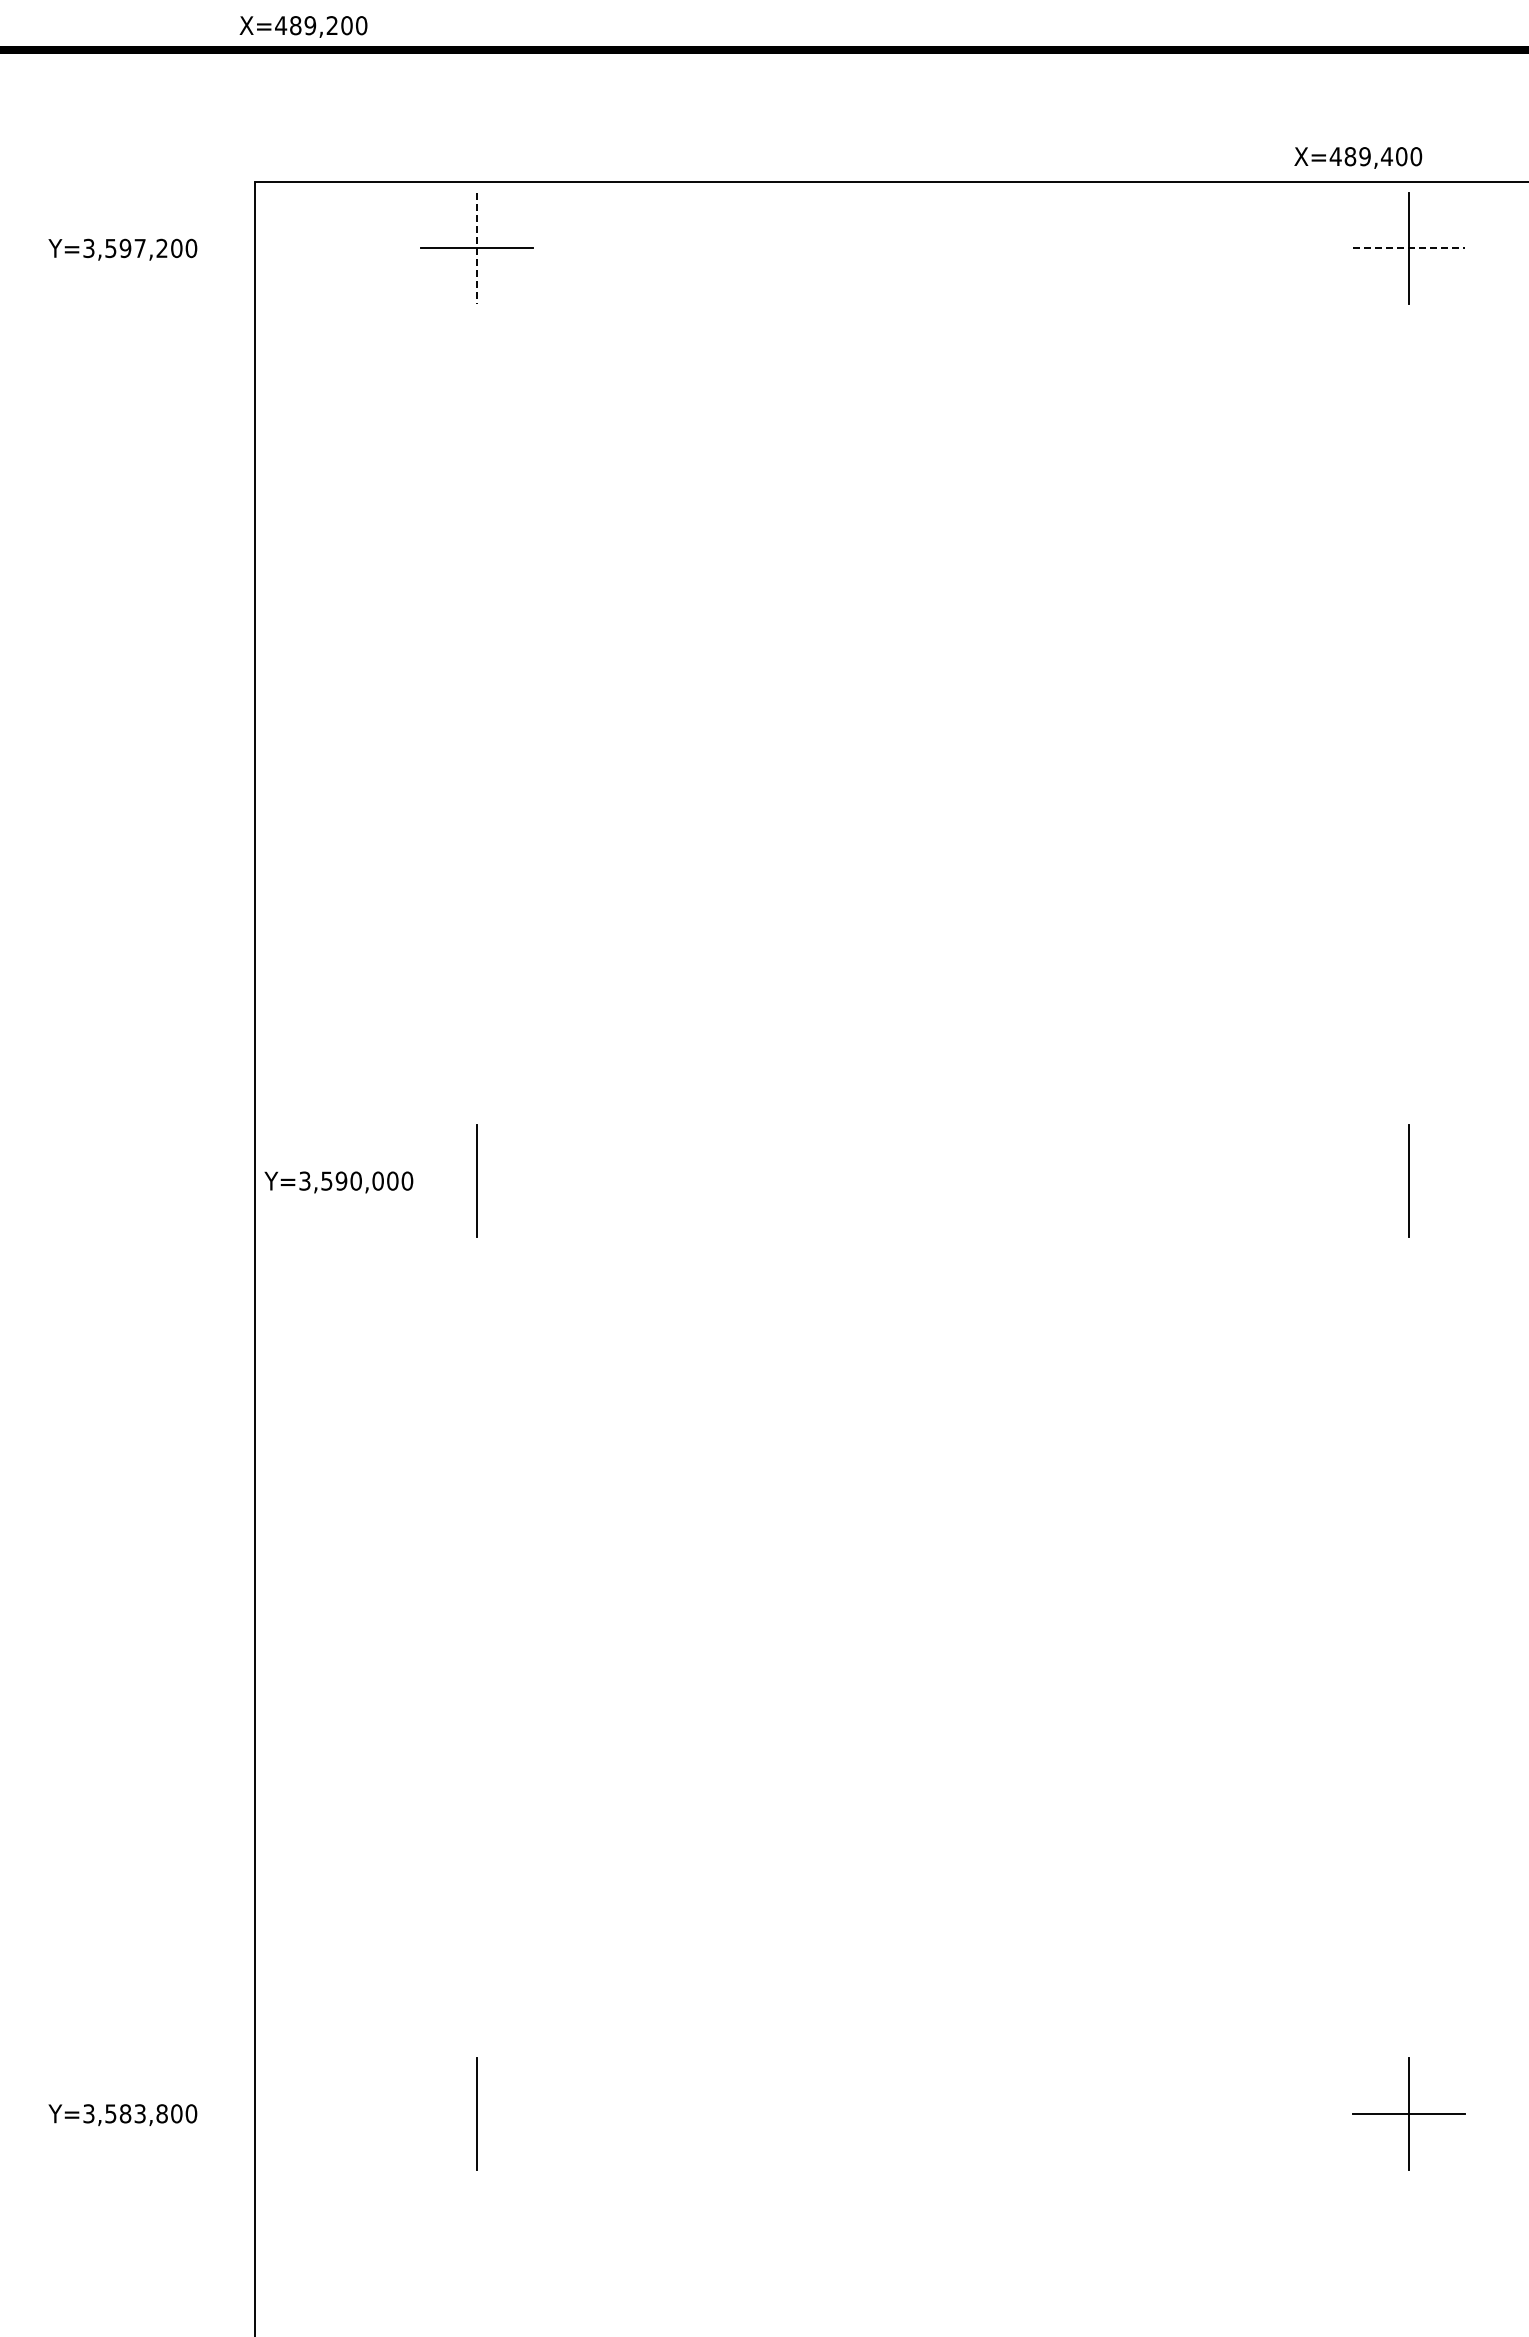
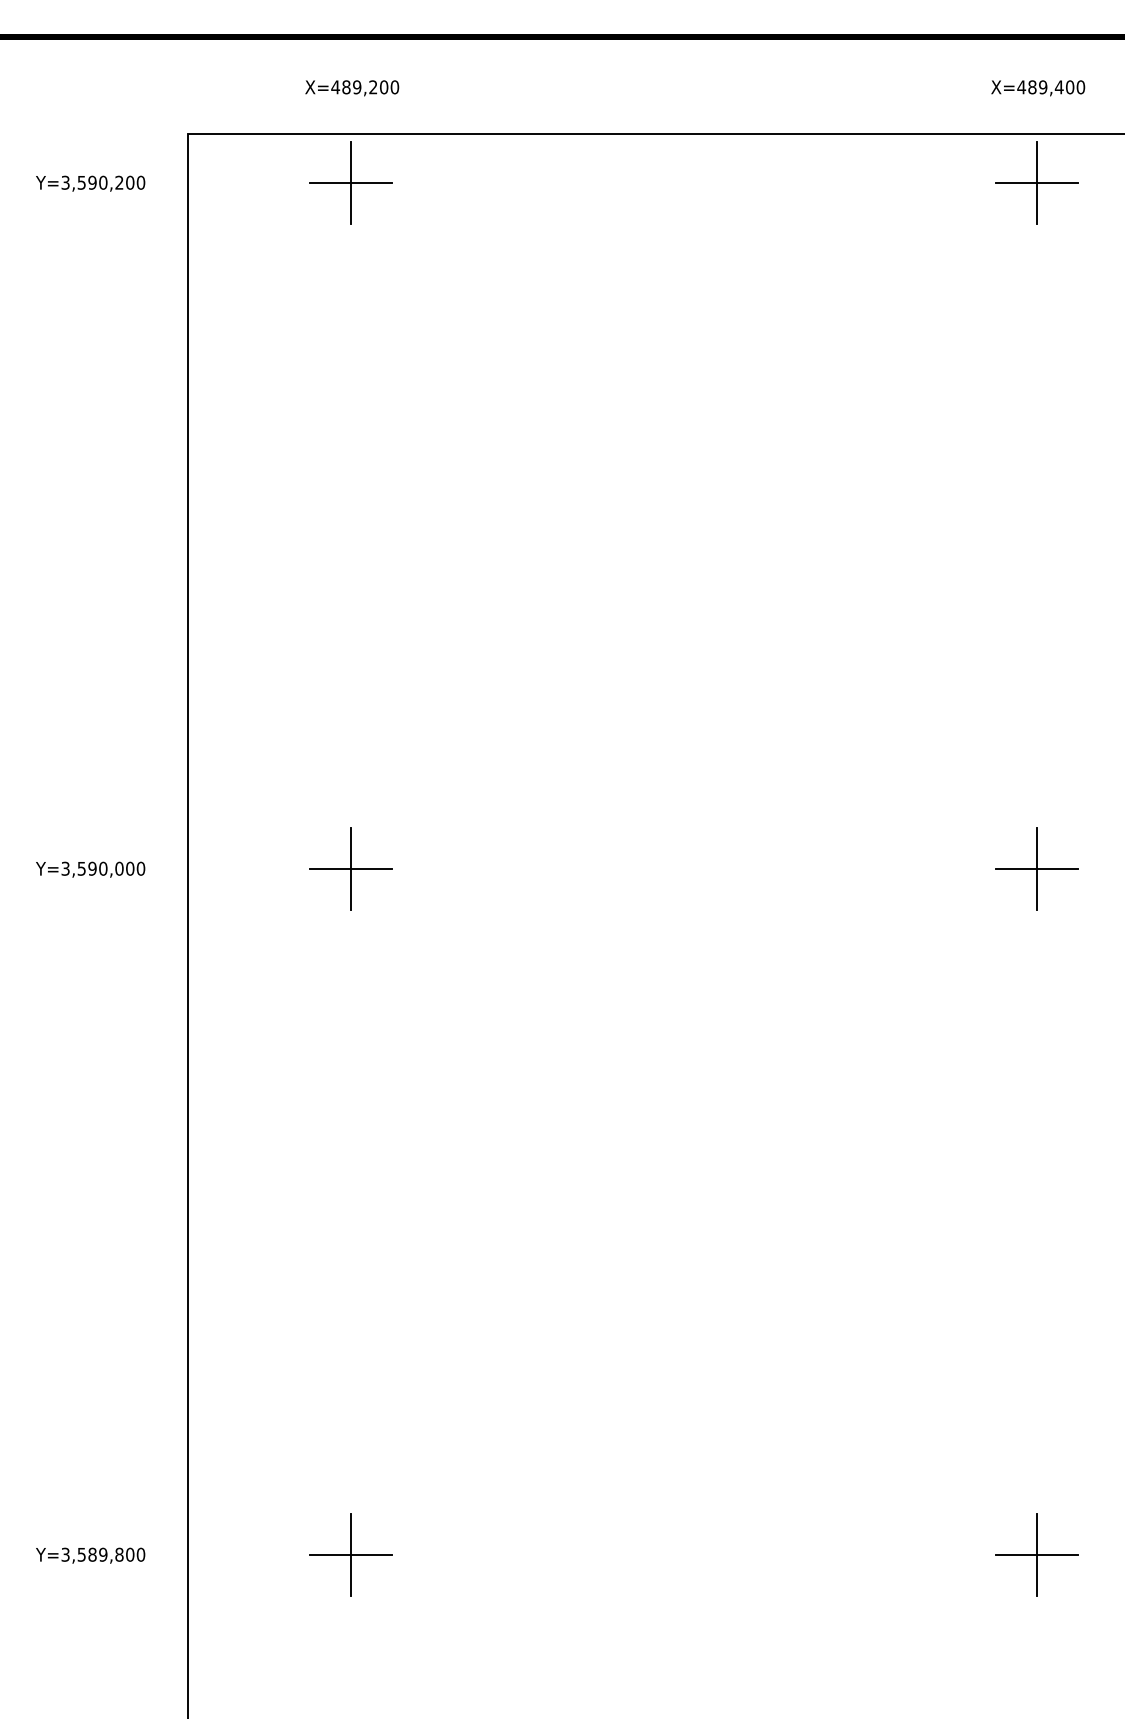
text: (303, 26) -> (352, 87), moved
text: (1358, 157) -> (1038, 87), moved
text: (139, 248) -> (102, 182), Y=3,597,200 -> Y=3,590,200
line: (476, 248) -> (350, 182), dashed -> solid
line: (1409, 248) -> (1036, 182), dashed -> solid
line: (476, 1181) -> (350, 869), added
line: (1409, 1181) -> (1036, 869), added
text: (338, 1182) -> (90, 869), moved
text: (139, 2113) -> (102, 1554), Y=3,583,800 -> Y=3,589,800
line: (476, 2113) -> (350, 1554), added

